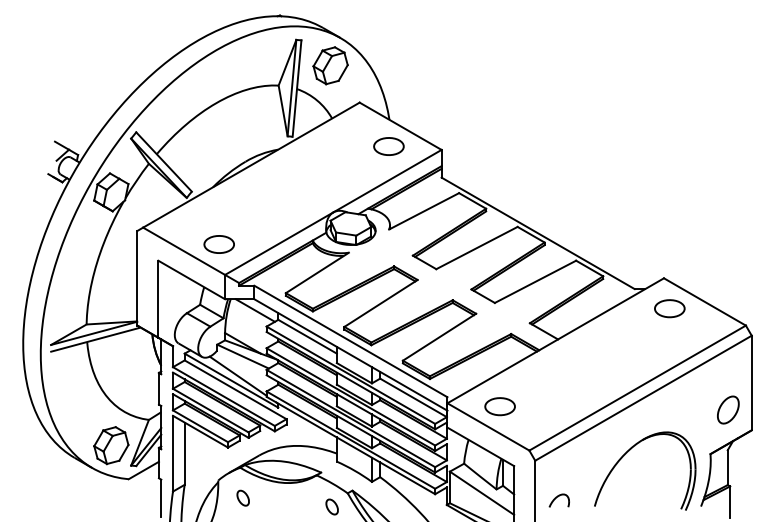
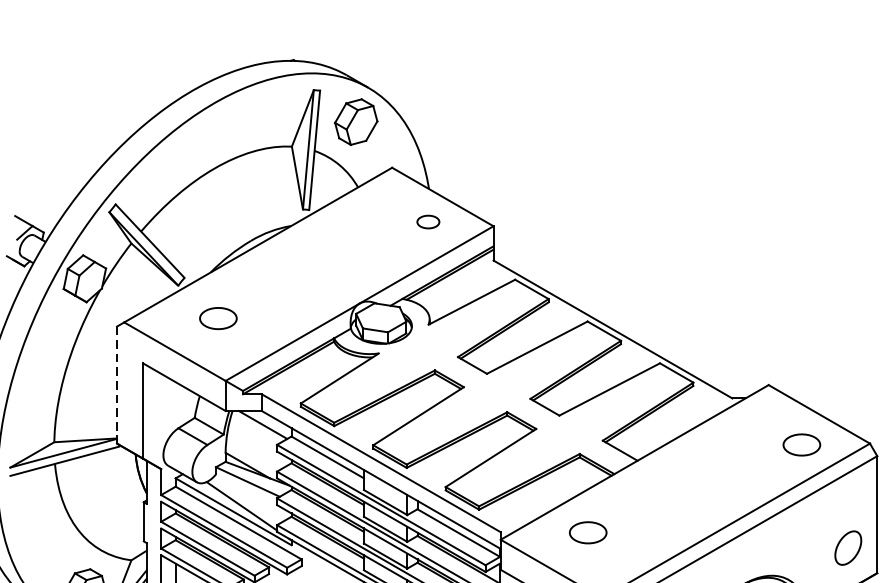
part: (388, 146) -> (427, 222), size x0.6
part: (218, 244) -> (217, 318), moved
line: (137, 278) -> (117, 385), solid -> dashed
part: (669, 308) -> (801, 444), moved
part: (499, 406) -> (587, 532), moved

